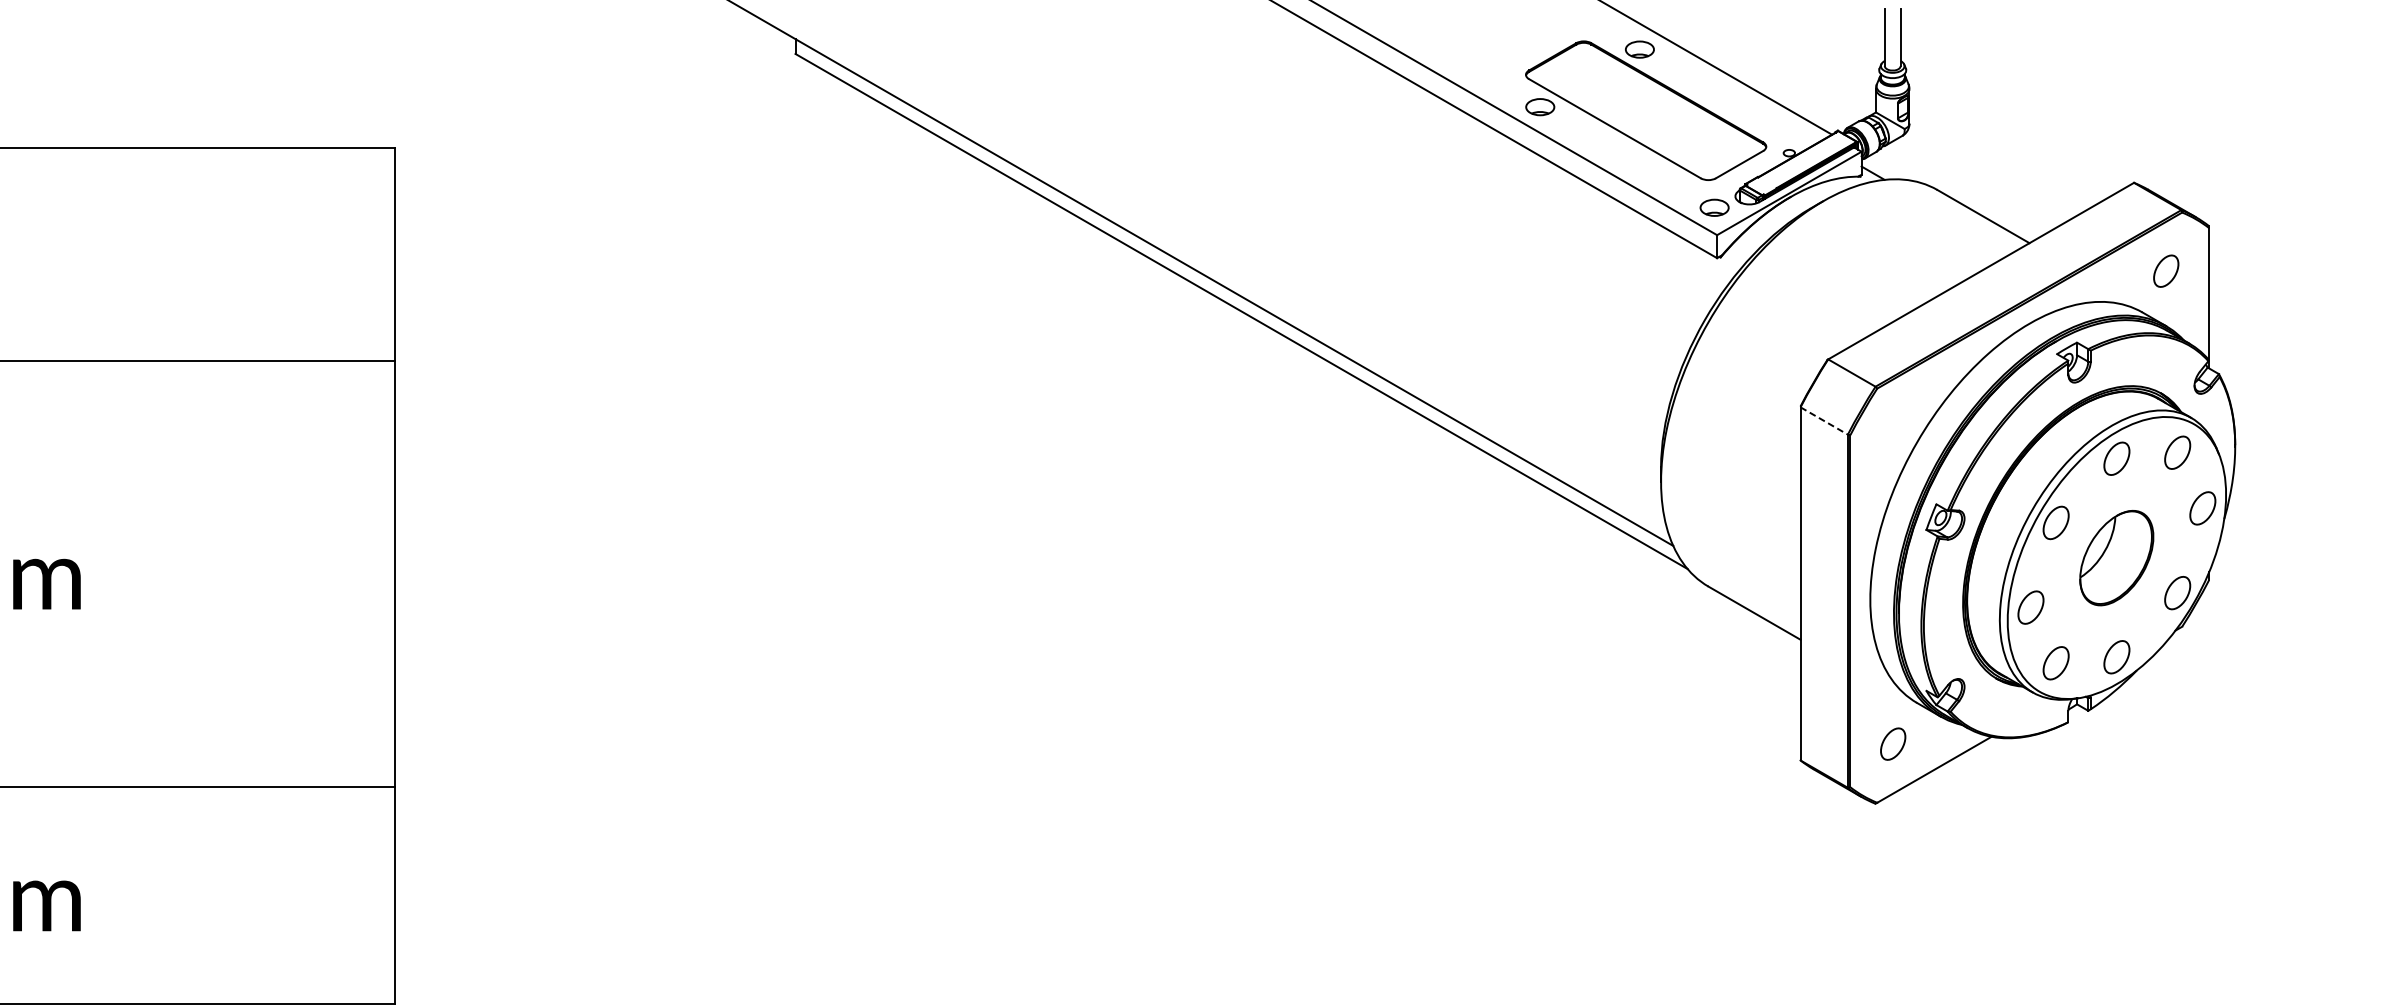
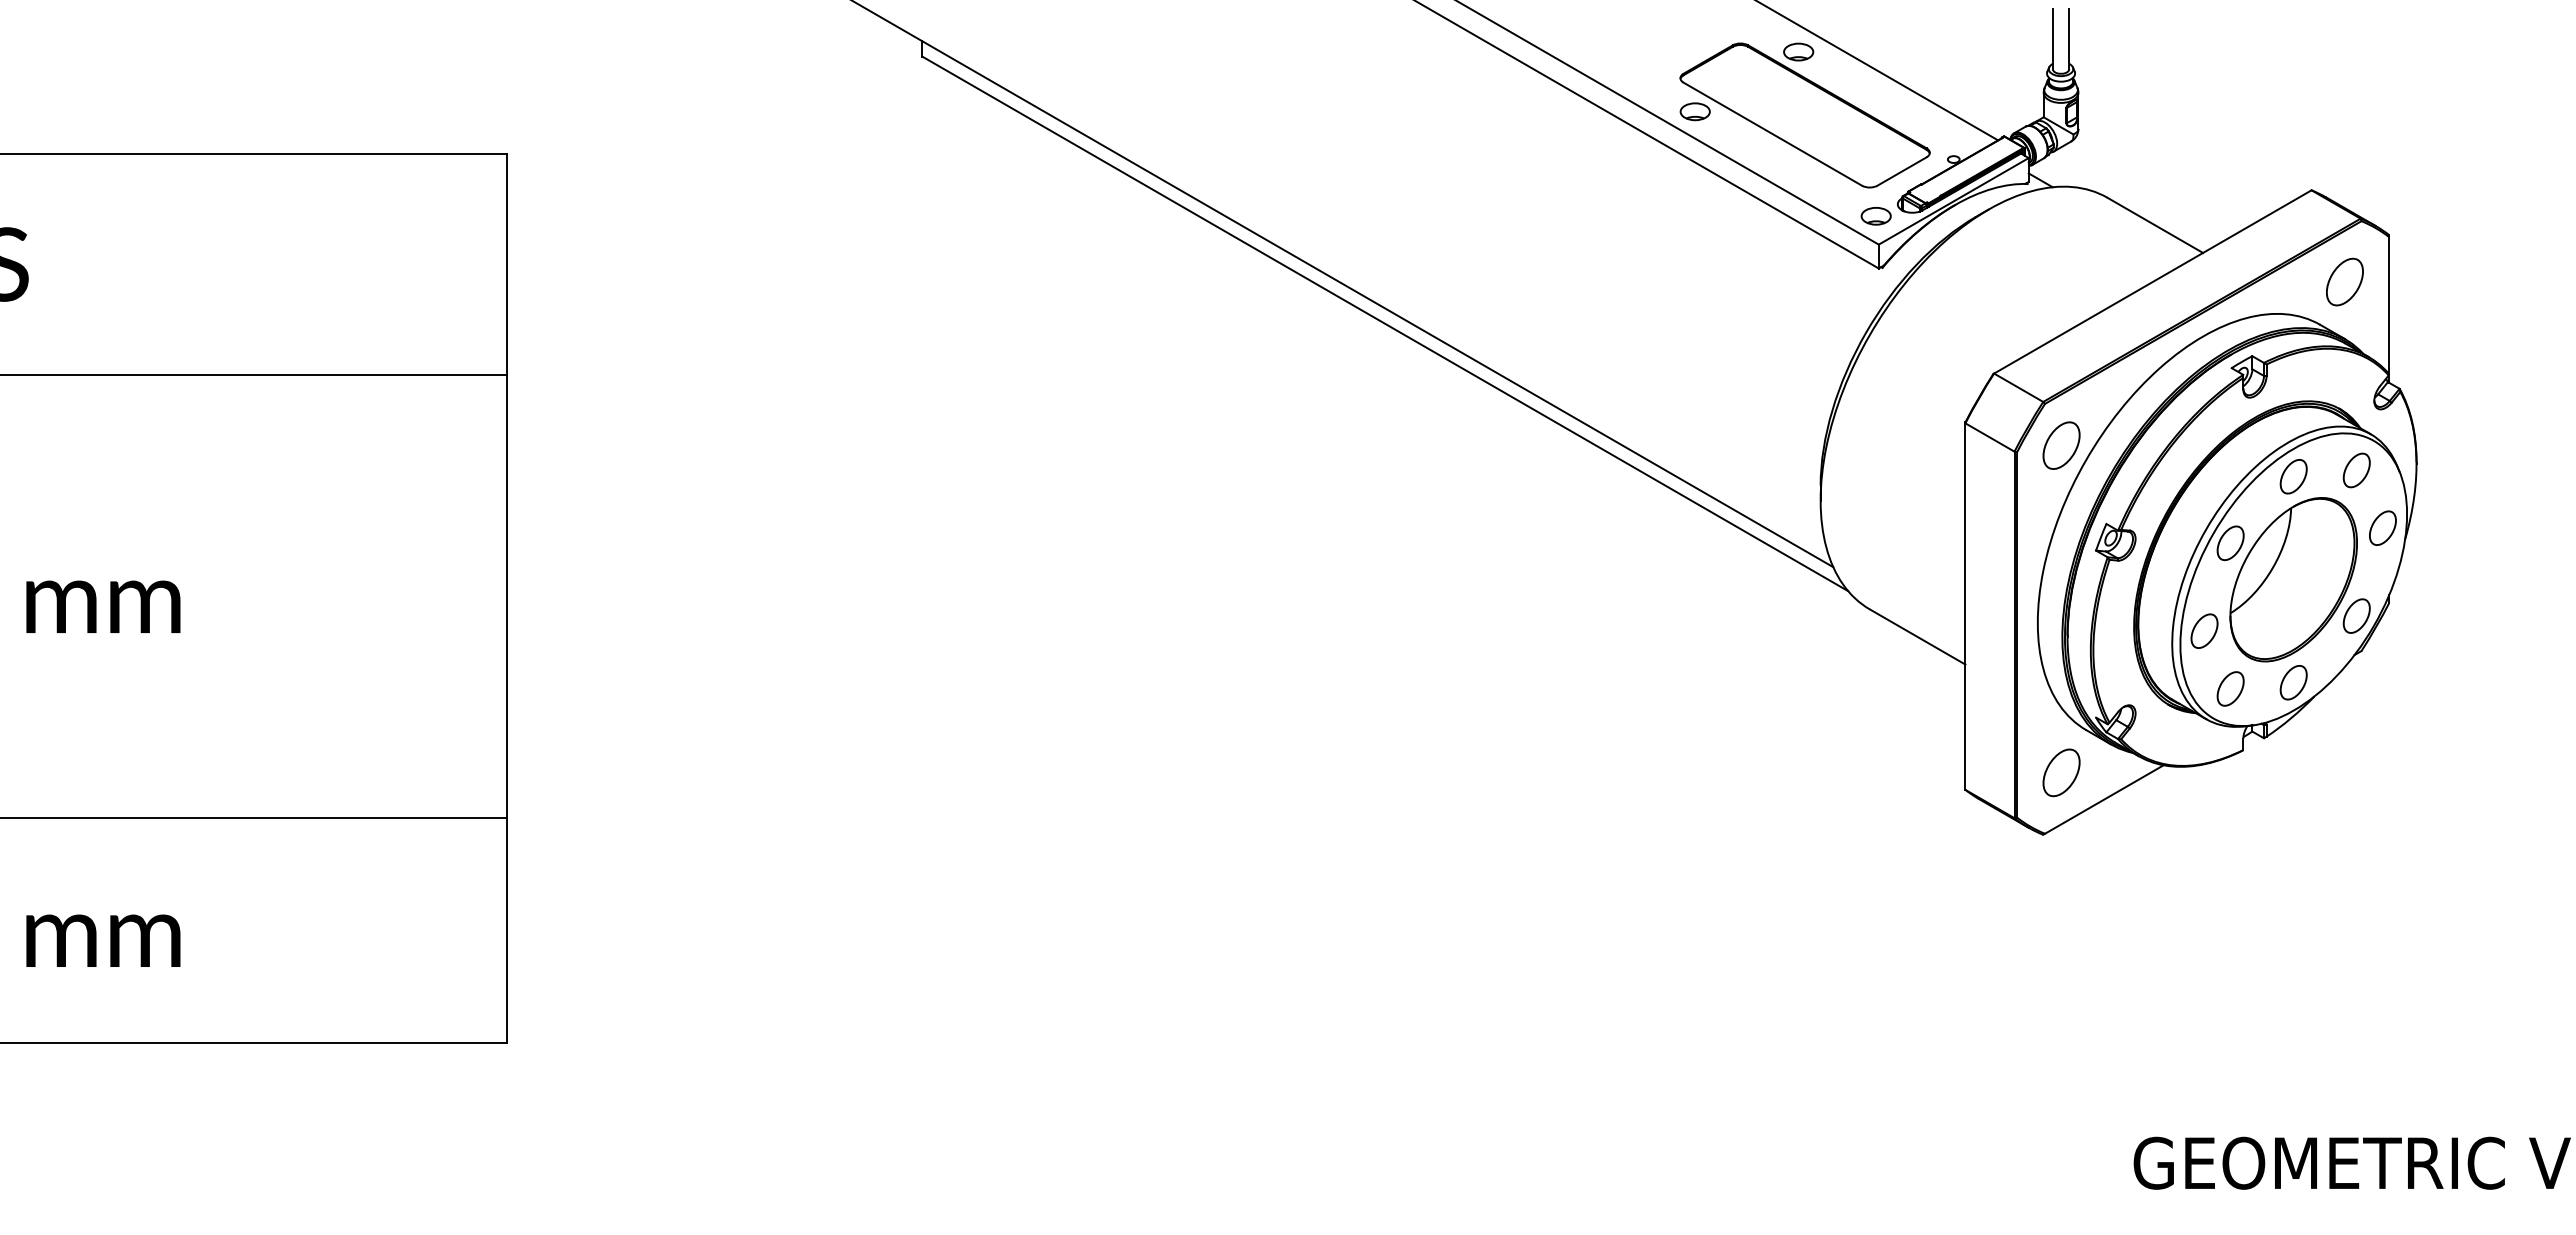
part: (2165, 270) -> (2344, 281), size x1.43
line: (1824, 420) -> (1990, 437), dashed -> solid
part: (1893, 428) -> (2061, 445), added
part: (2116, 557) -> (2293, 579), size x1.67
part: (1893, 743) -> (2061, 772), size x1.43

